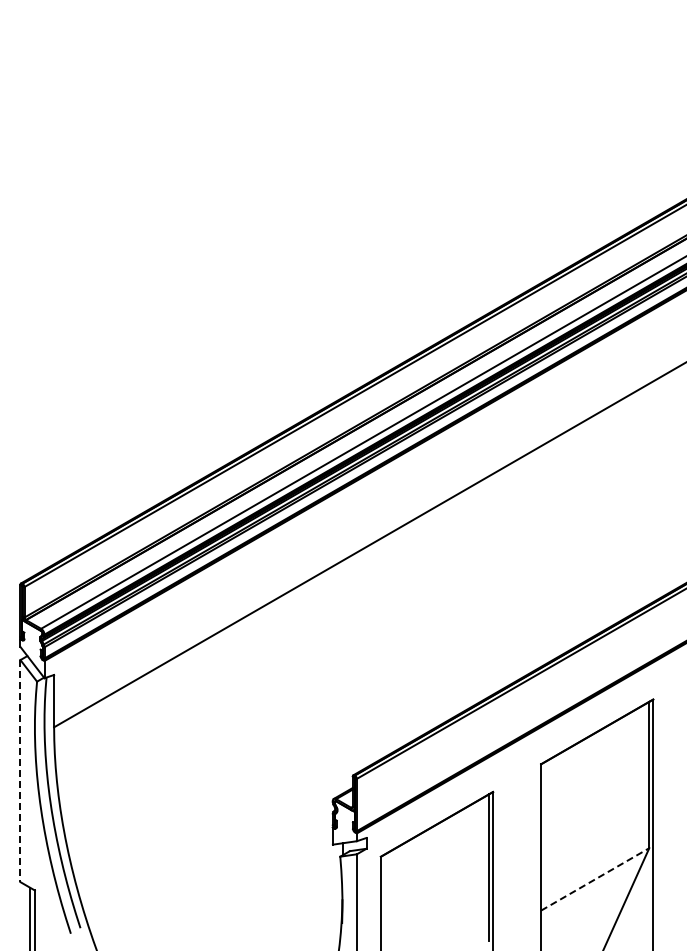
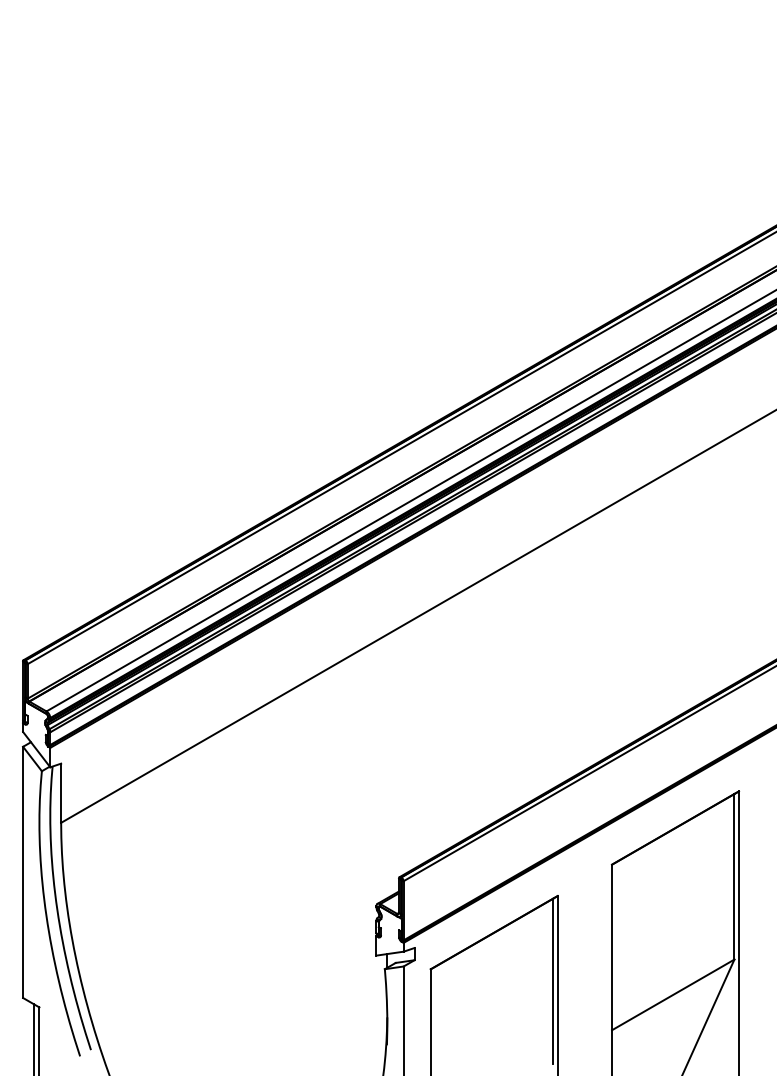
line: (20, 771) -> (23, 872), dashed -> solid
line: (595, 879) -> (673, 995), dashed -> solid

